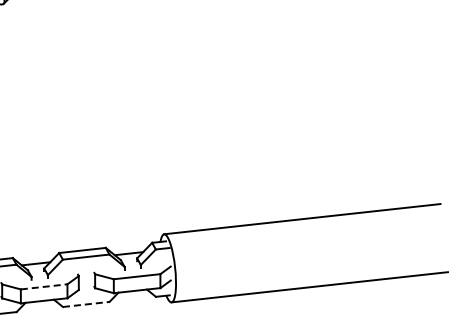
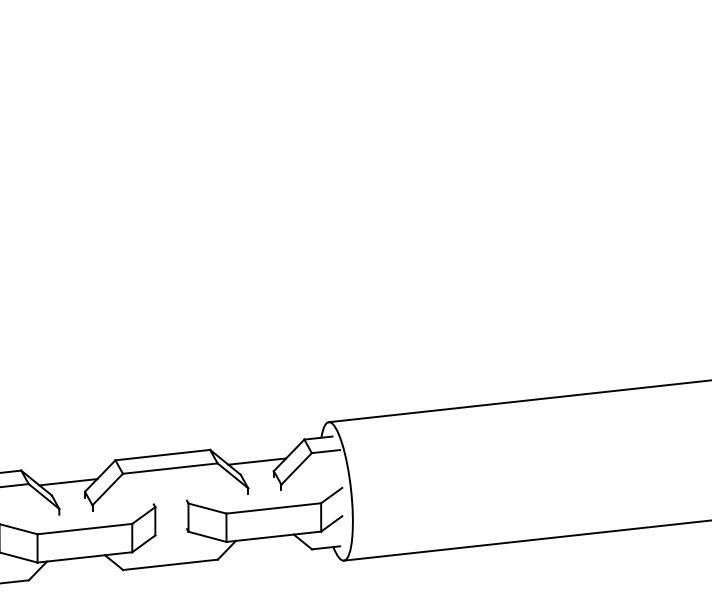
line: (44, 286) -> (85, 528), dashed -> solid
line: (86, 304) -> (170, 564), dashed -> solid

